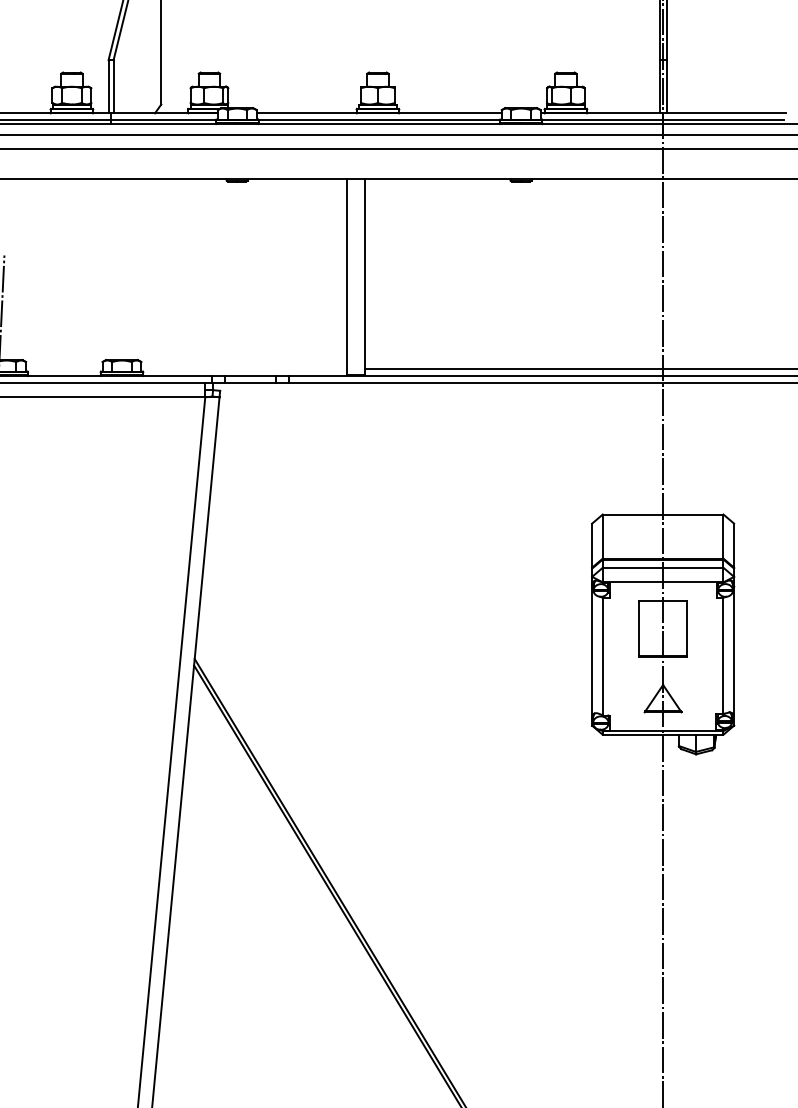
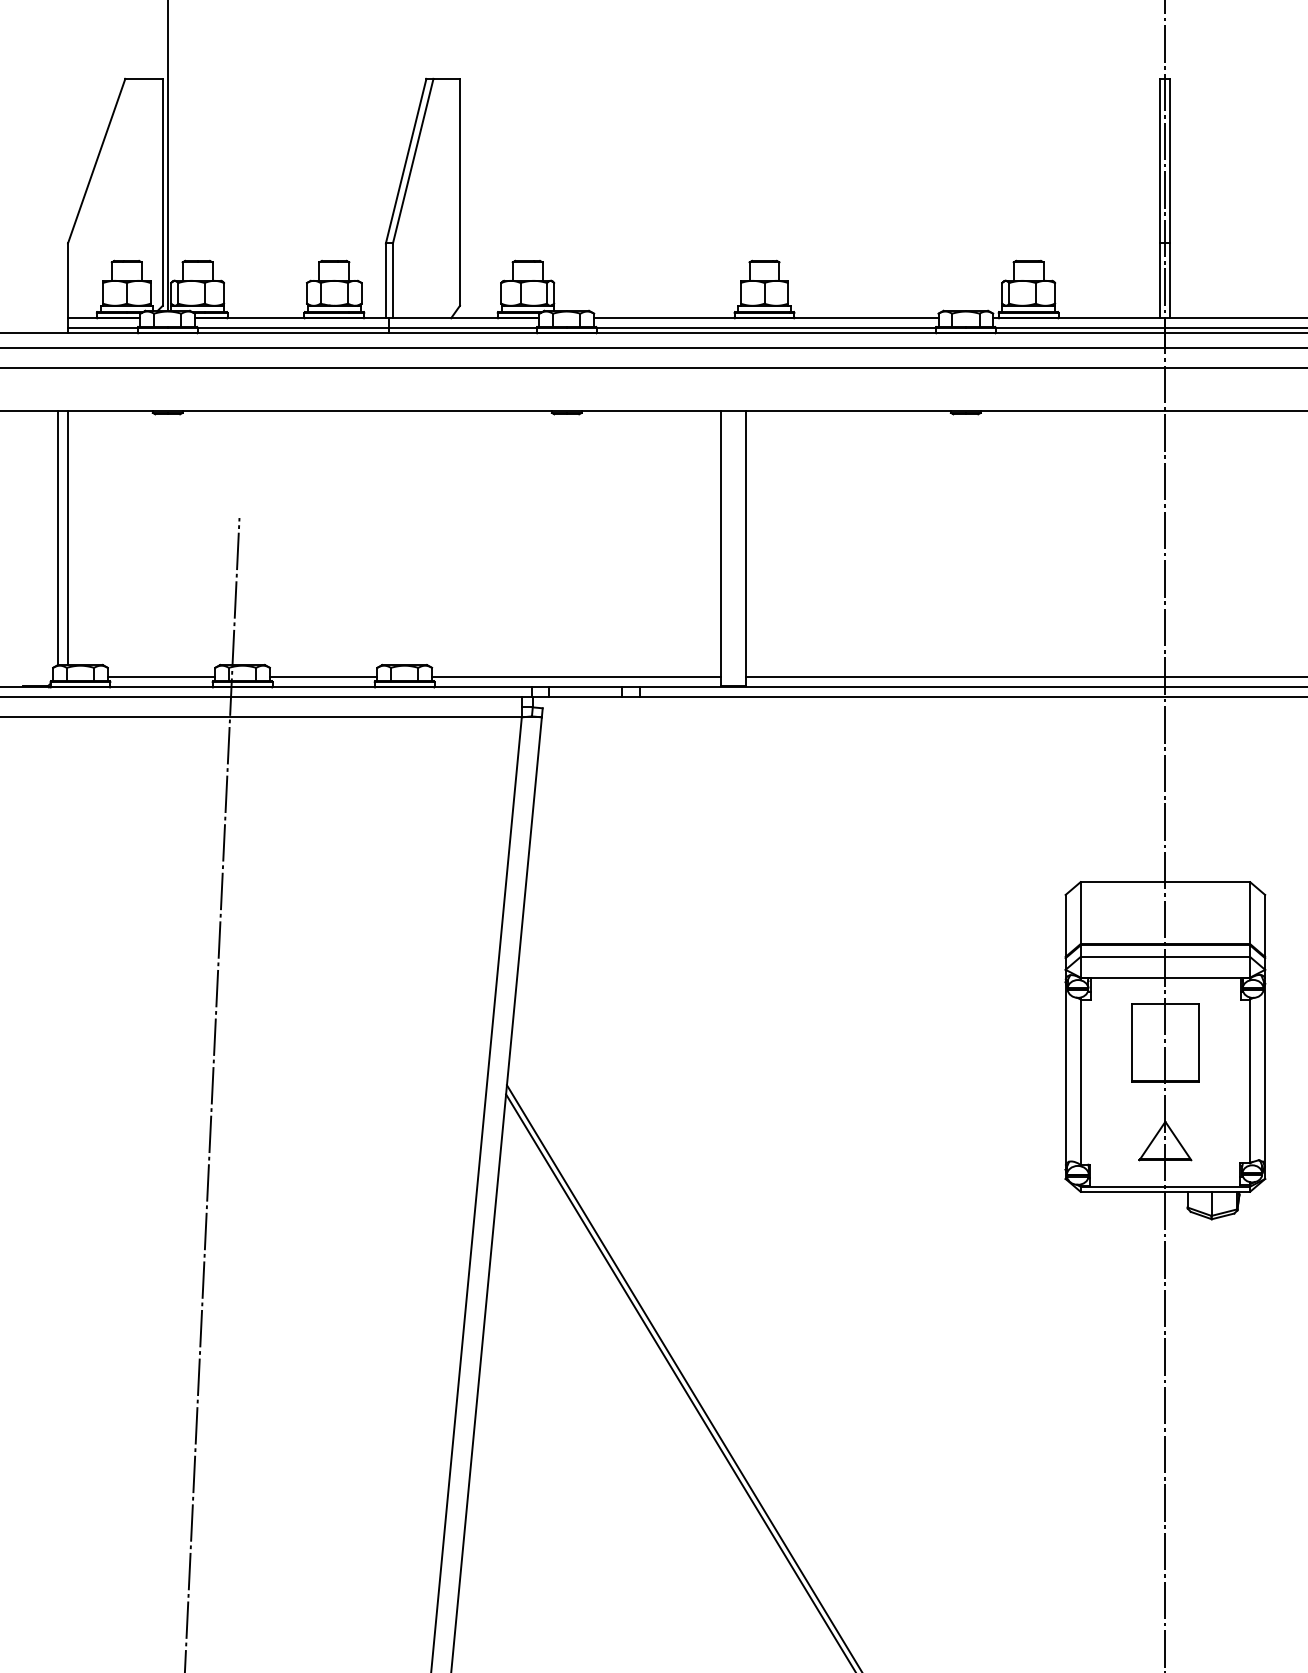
line: (64, 368) -> (323, 677), added
line: (244, 368) -> (576, 677), added

